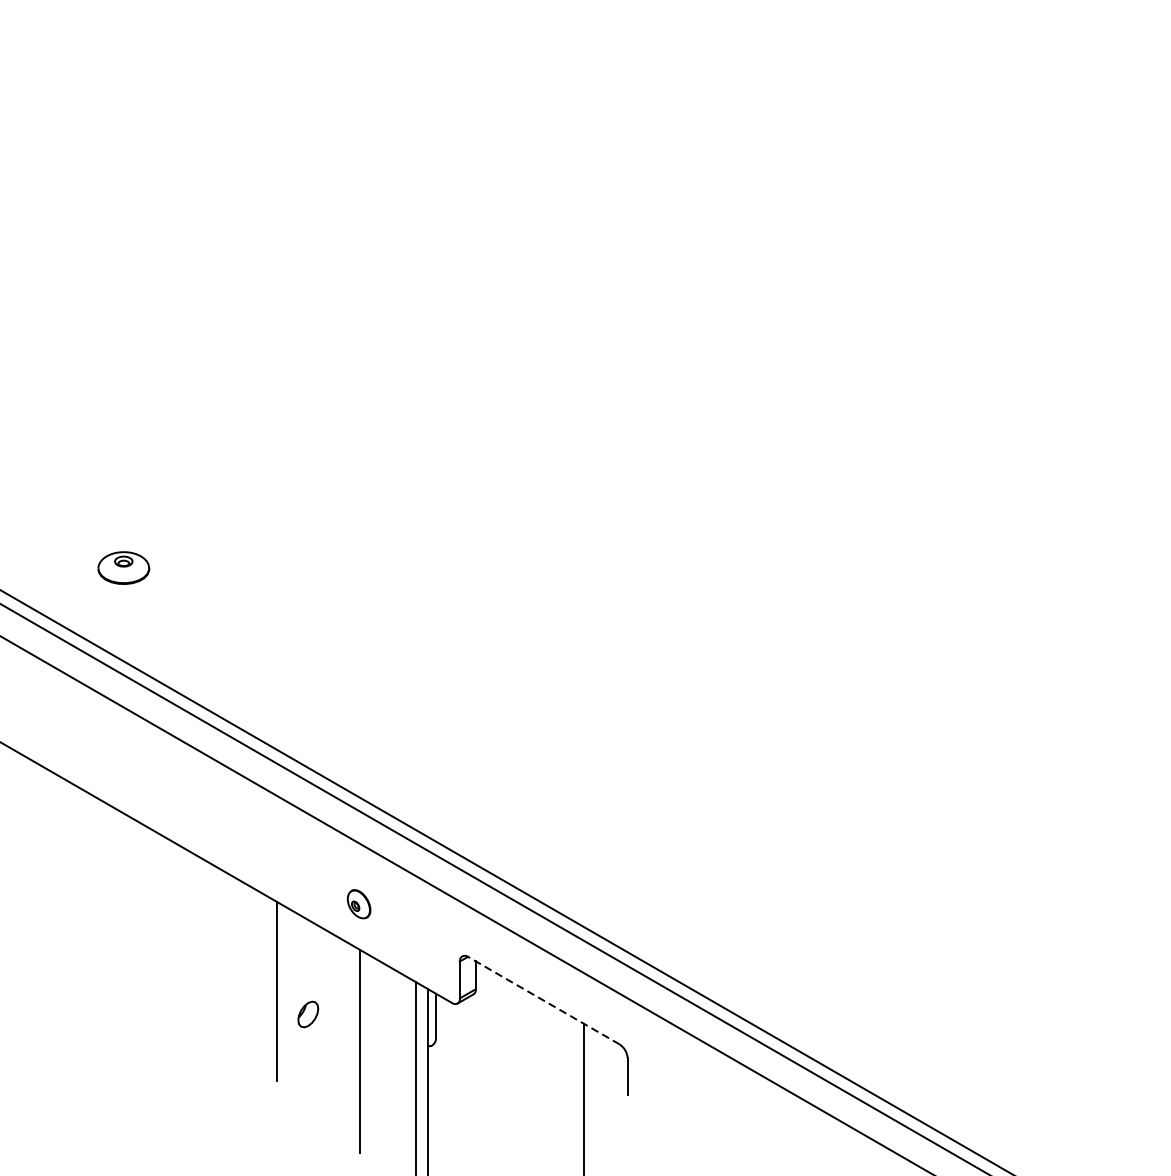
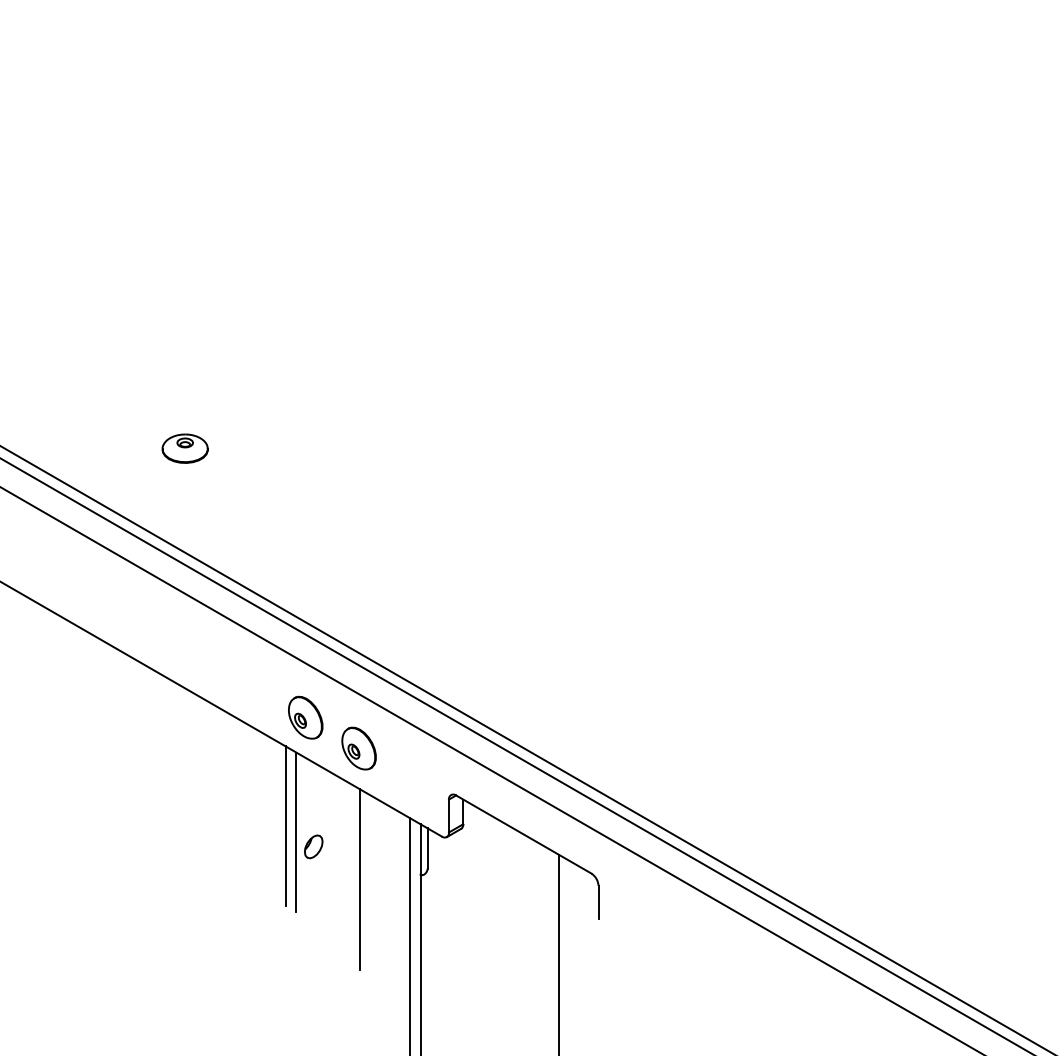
part: (123, 567) -> (184, 448), moved
part: (299, 869) -> (305, 717), added
part: (358, 904) -> (358, 748), size x1.67
line: (288, 998) -> (296, 832), added
line: (543, 1000) -> (523, 834), dashed -> solid

